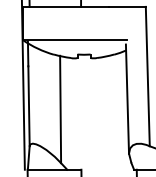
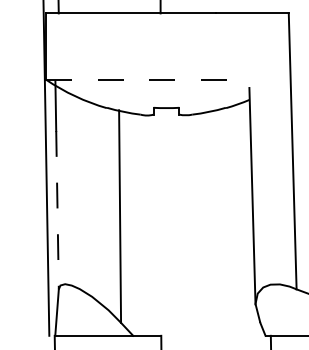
line: (75, 40) -> (149, 79), solid -> dashed
line: (29, 106) -> (58, 210), solid -> dashed

